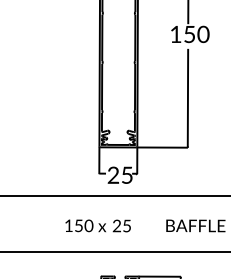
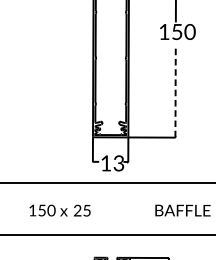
line: (187, 97) -> (175, 90), solid -> dashed
text: (119, 174) -> (111, 162), 25 -> 13
text: (97, 225) -> (59, 210), moved

